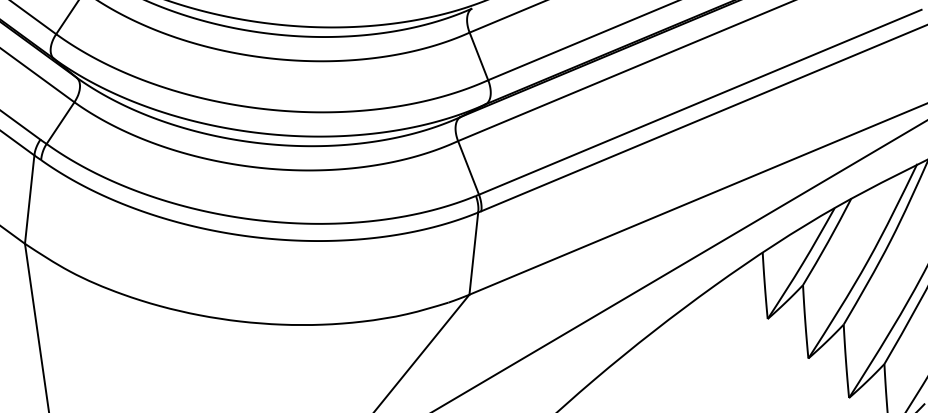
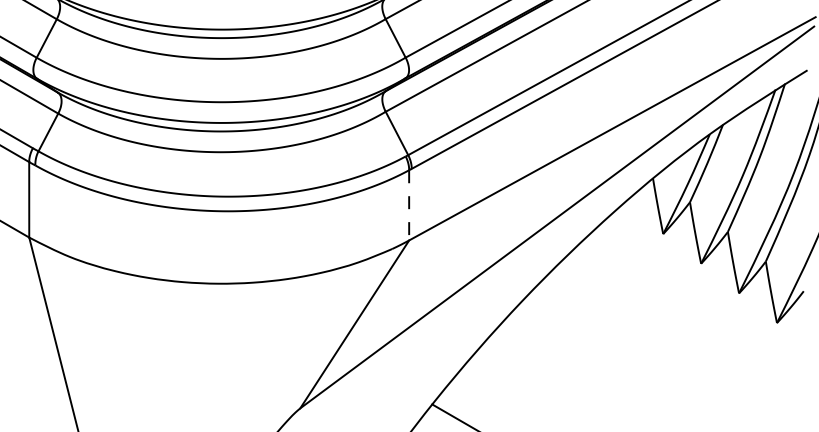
line: (474, 253) -> (409, 205), solid -> dashed

